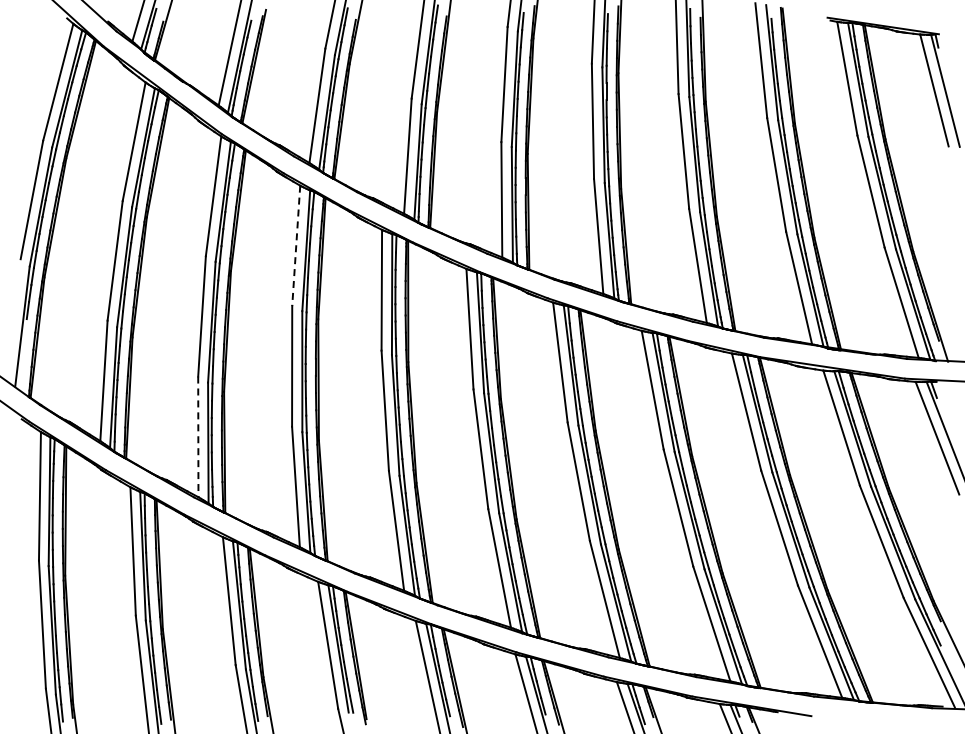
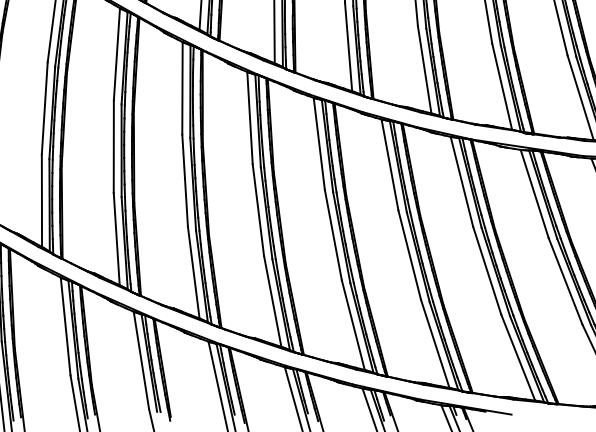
line: (296, 246) -> (117, 54), dashed -> solid
line: (198, 437) -> (42, 201), dashed -> solid

